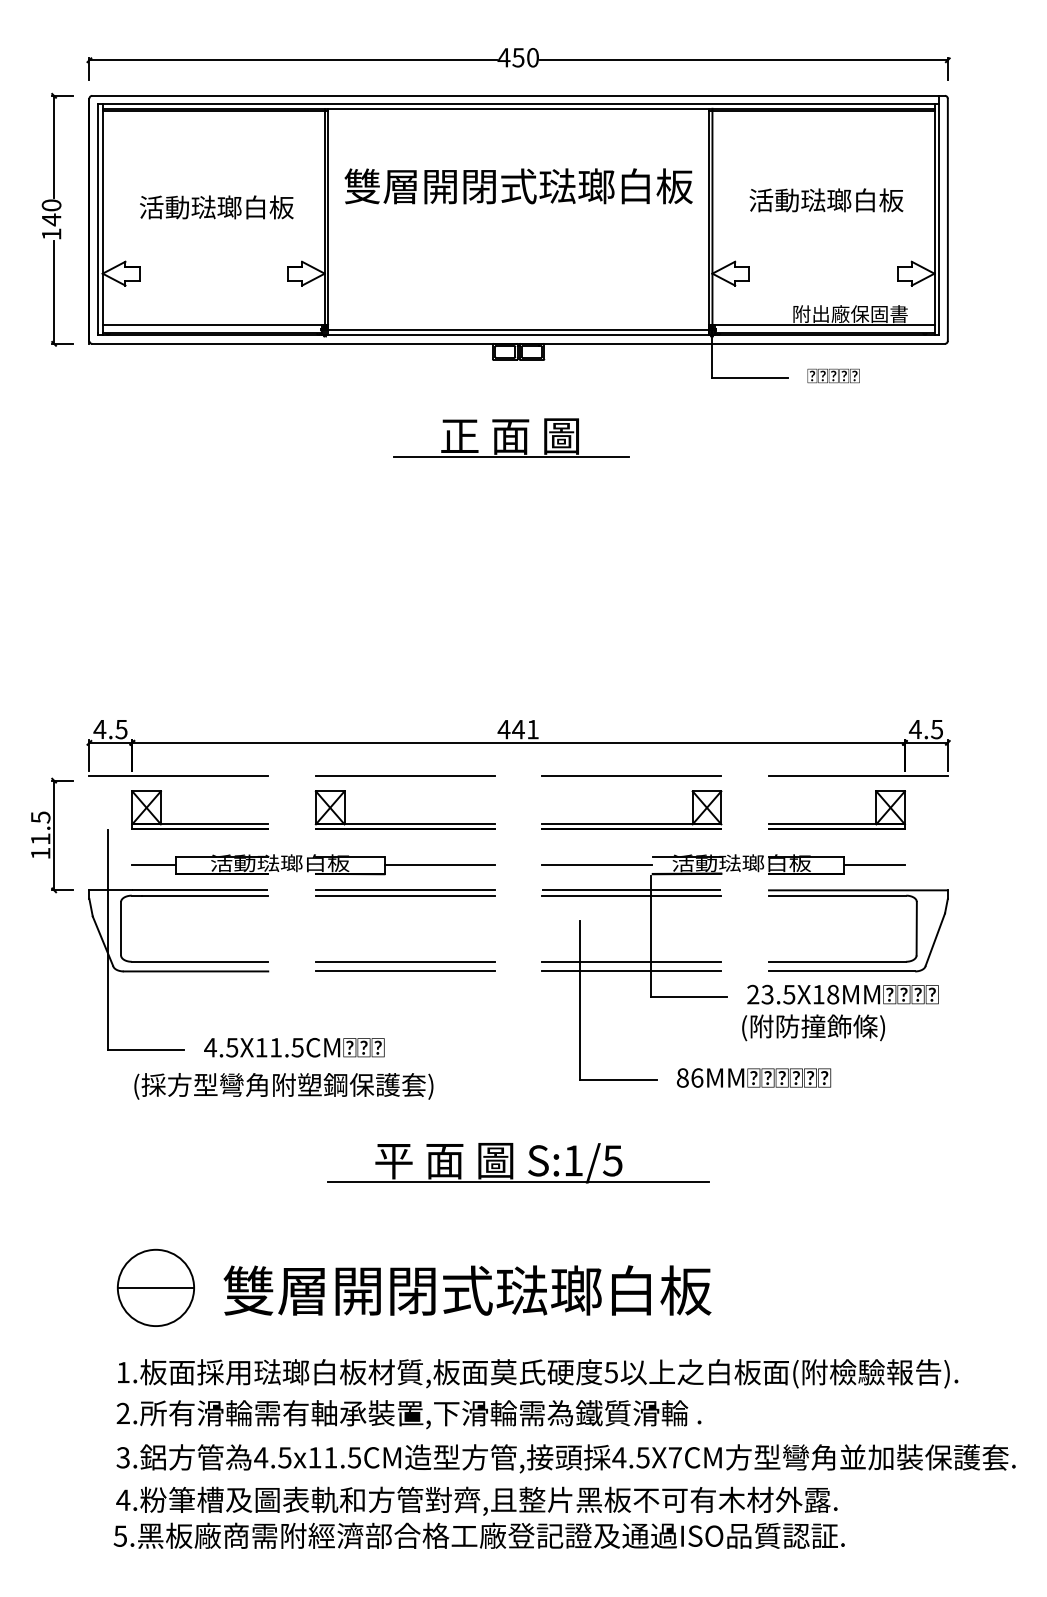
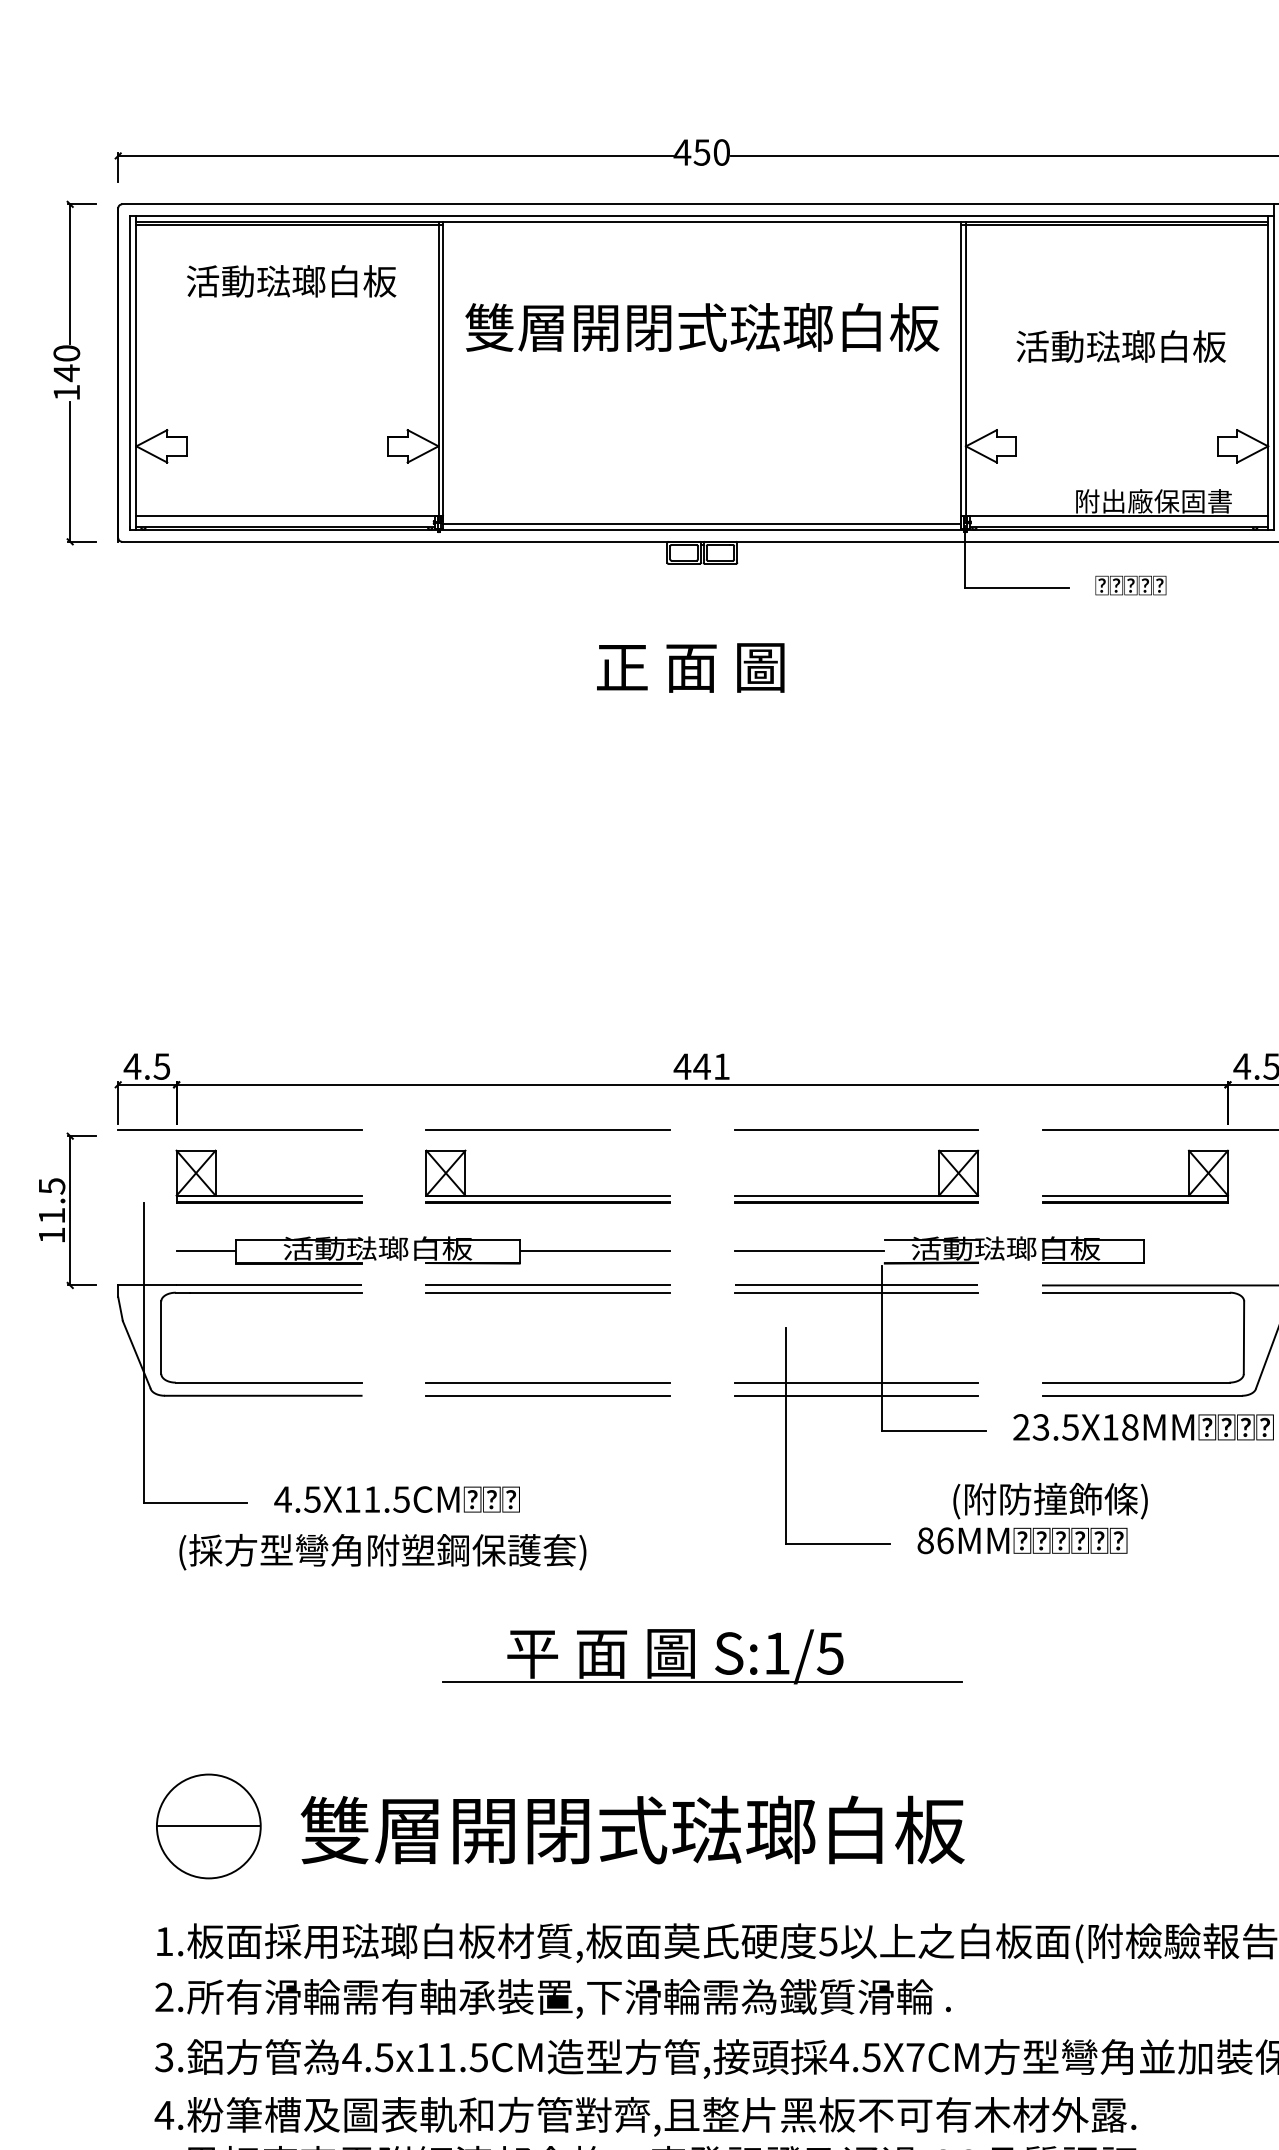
text: (216, 207) -> (291, 281), moved
line: (510, 457) -> (691, 696), removed
line: (874, 865) -> (1186, 1251), removed
text: (813, 1027) -> (1050, 1500), moved

